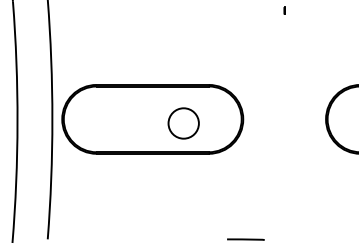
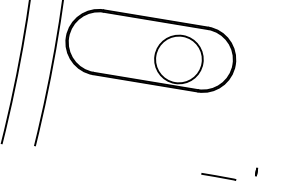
circle: (183, 123) -> (178, 59), size x1.67
part: (284, 227) -> (256, 171), added

